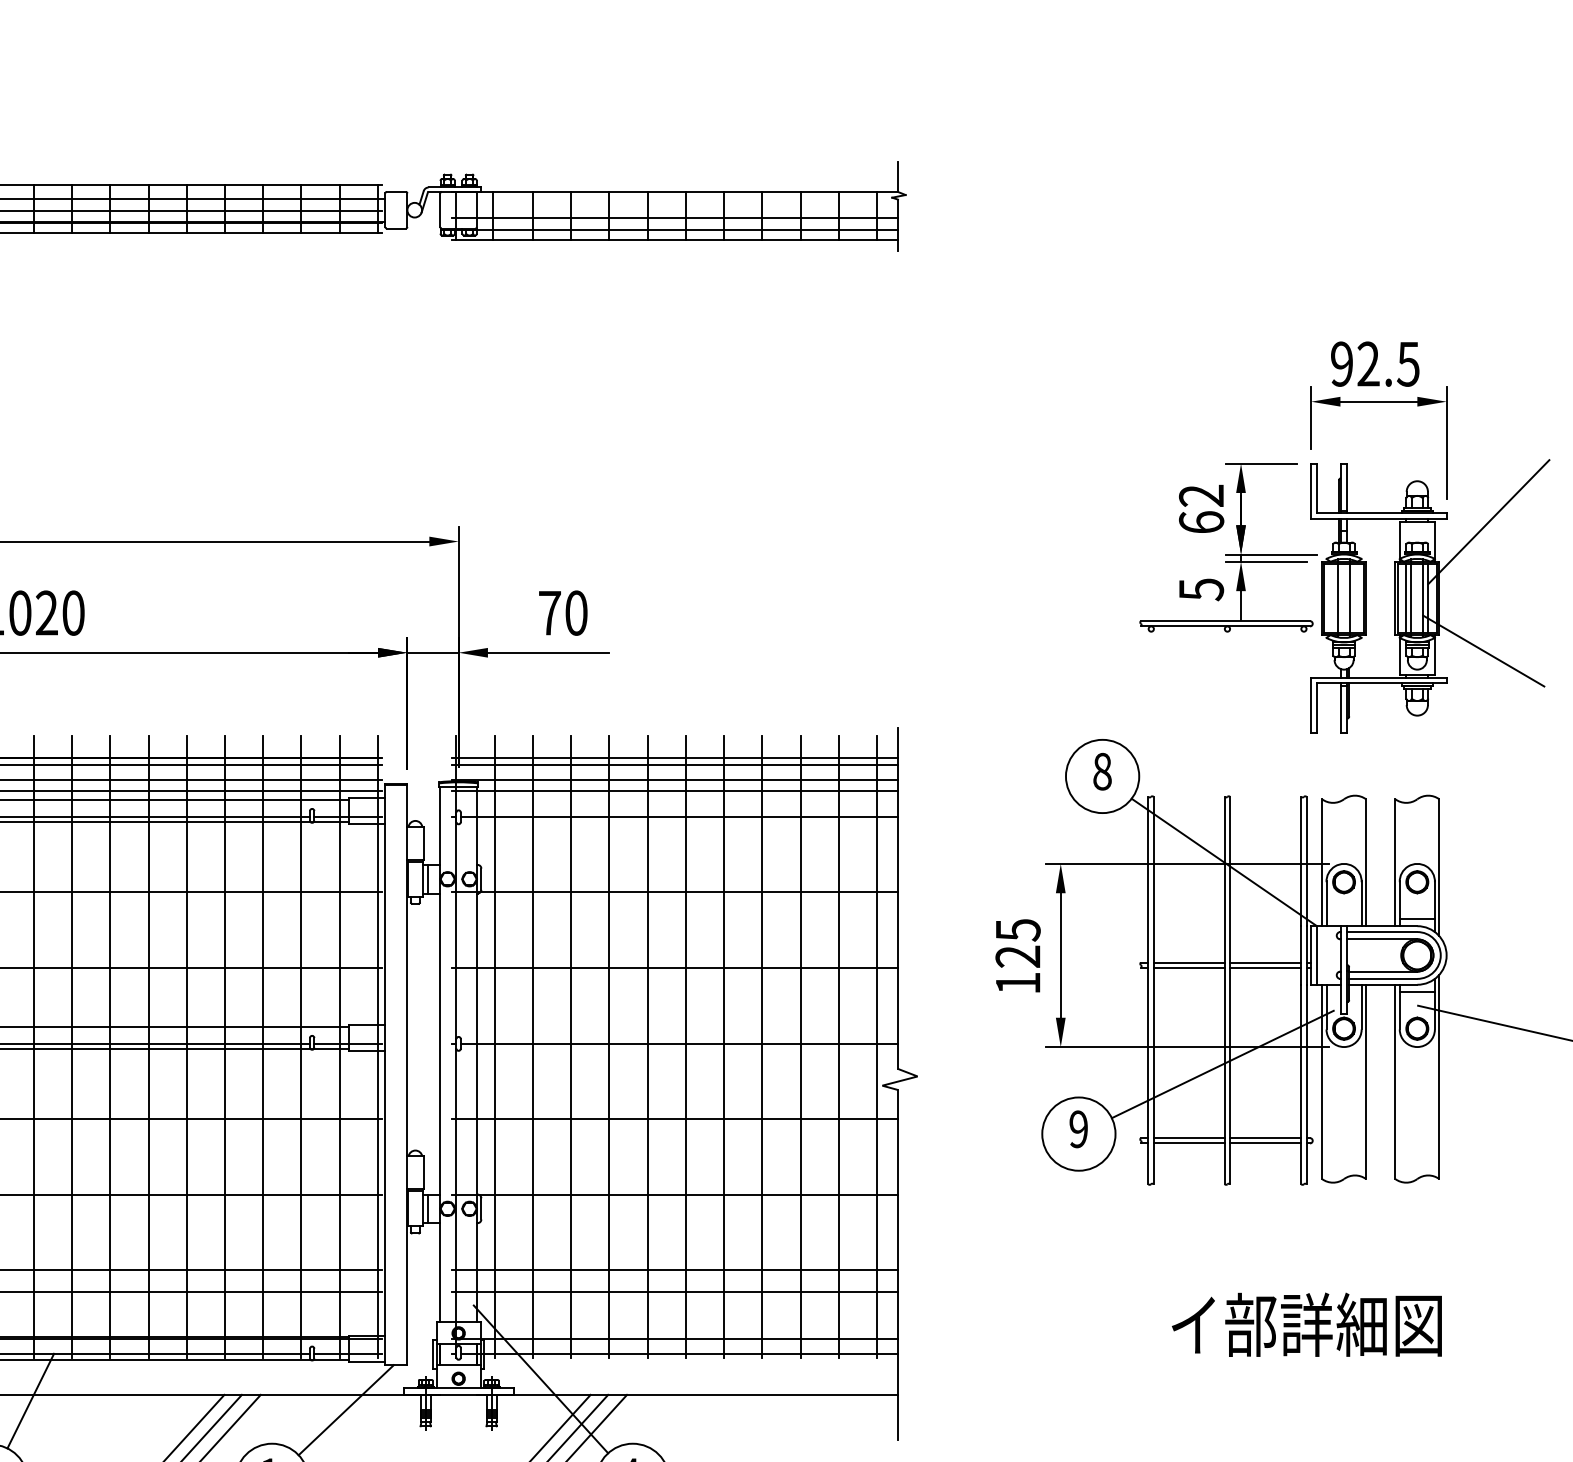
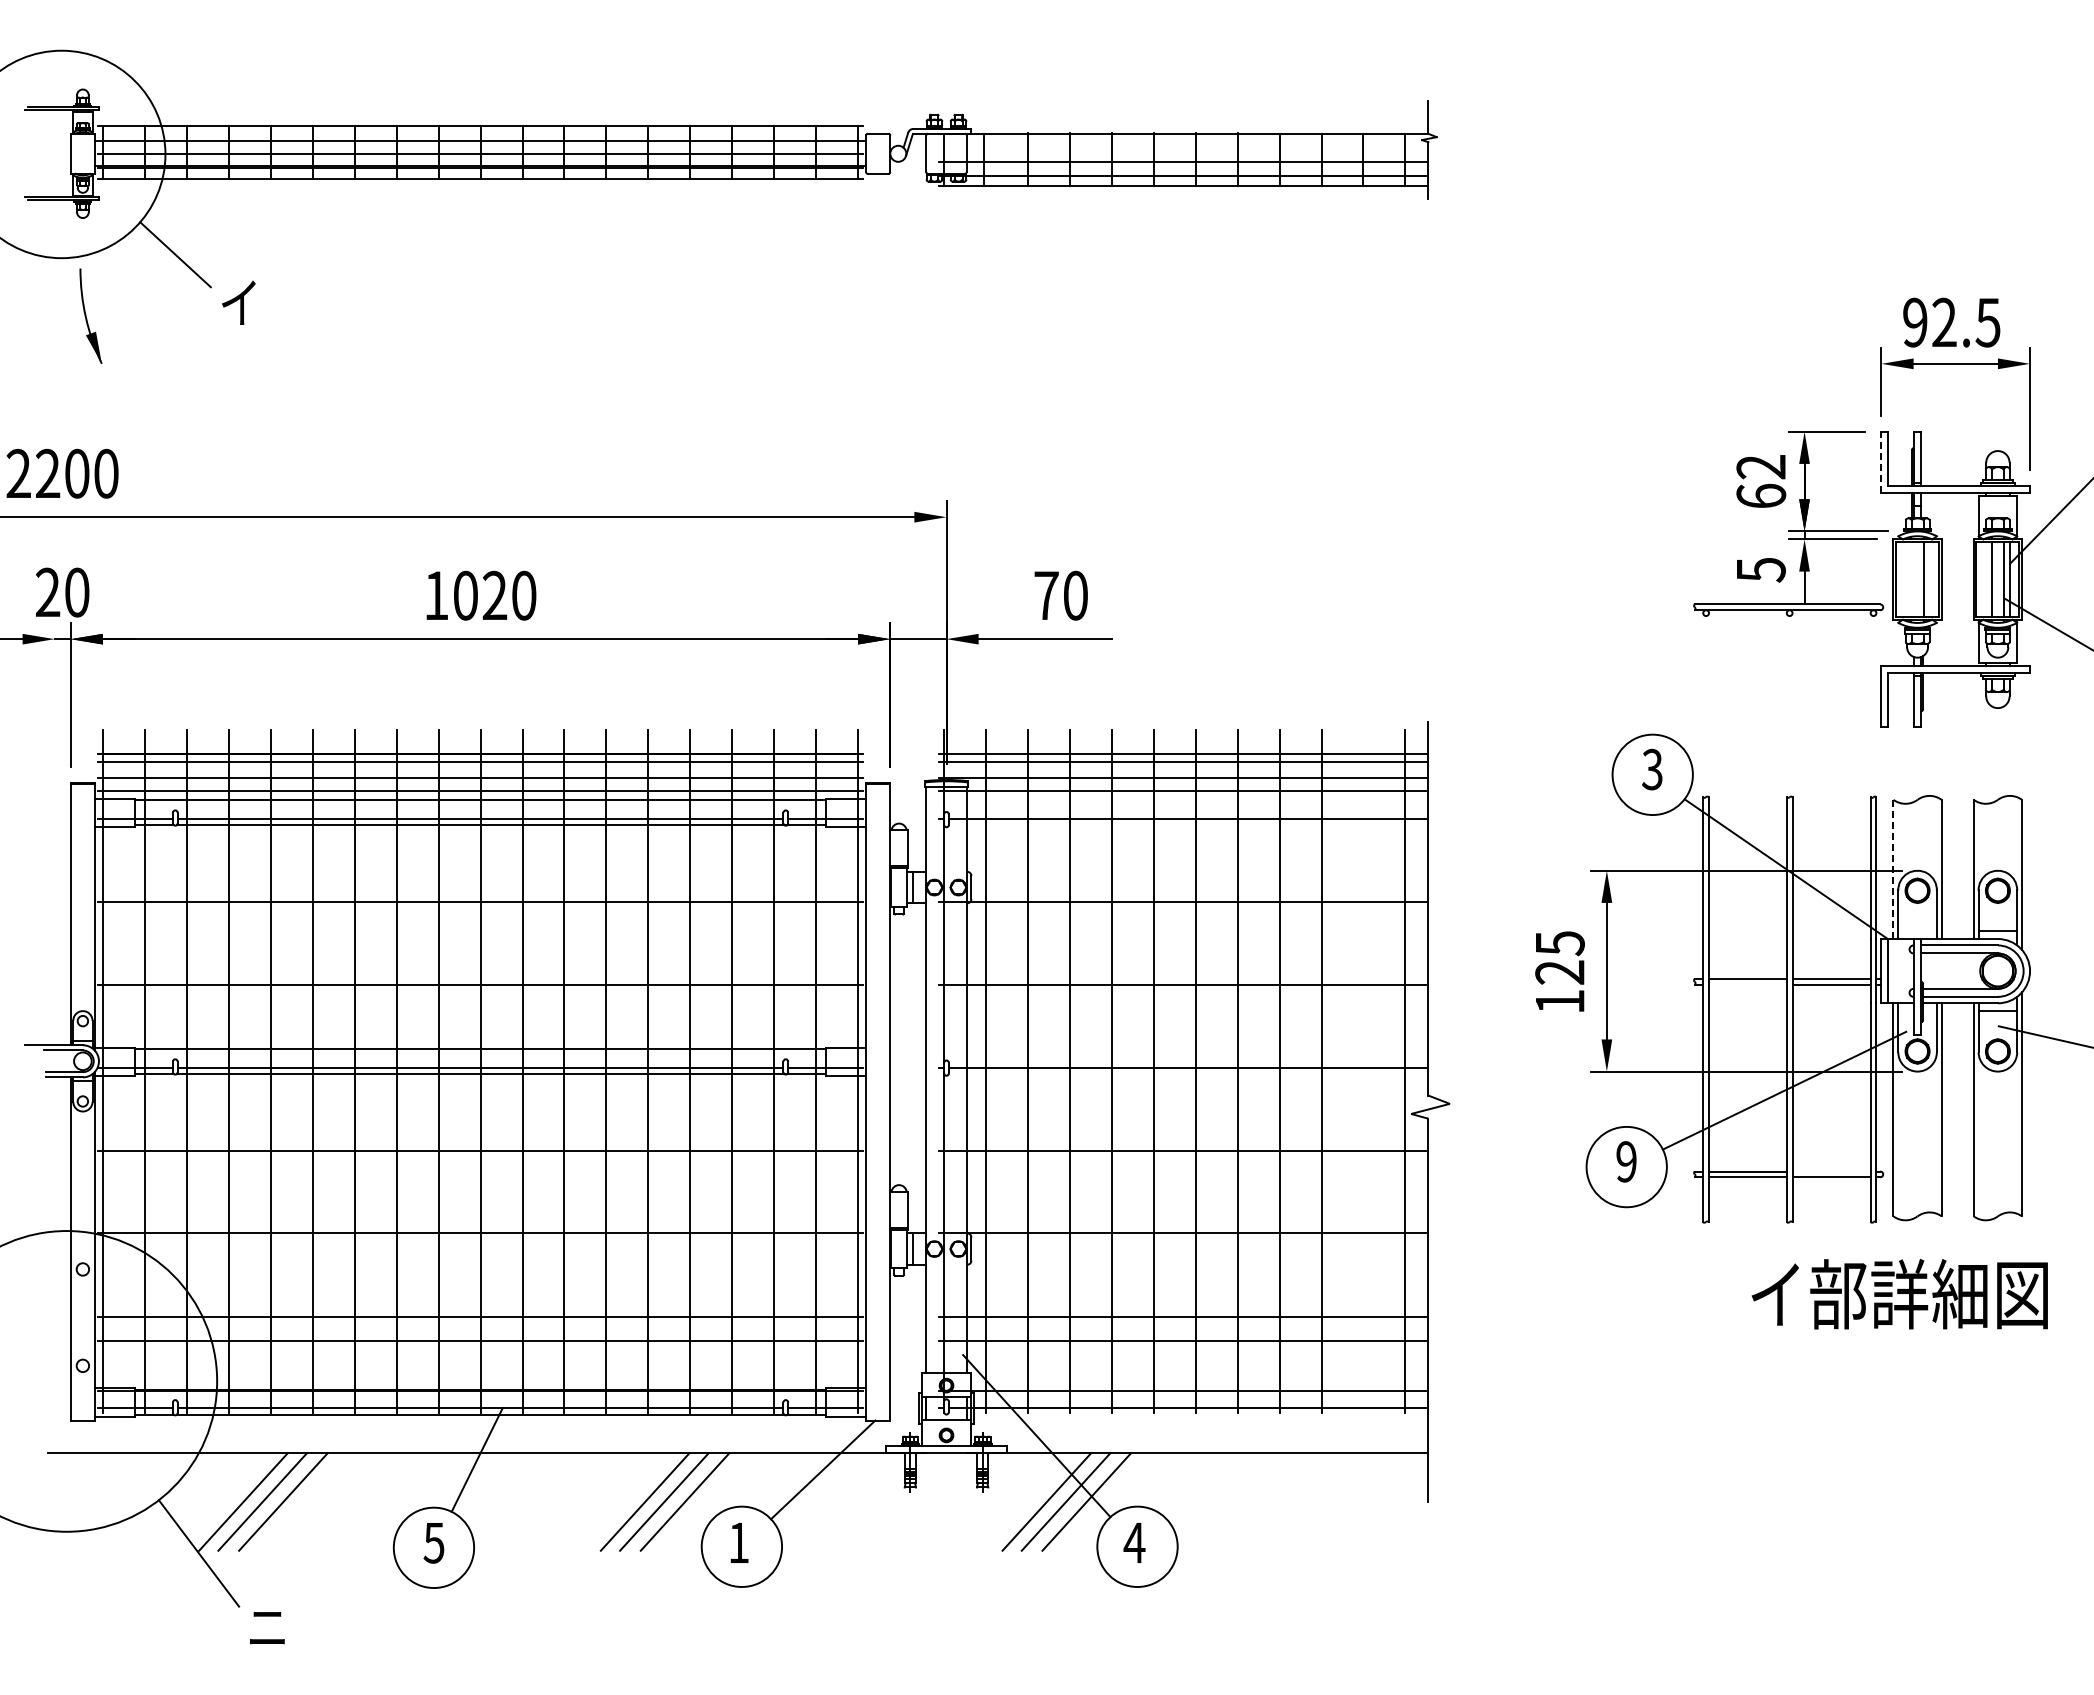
line: (1311, 491) -> (1881, 462), solid -> dashed
line: (1338, 598) -> (1911, 579), removed
line: (1406, 598) -> (1985, 579), removed
text: (1102, 771) -> (1652, 769), 8 -> 3
line: (1322, 862) -> (1893, 869), solid -> dashed
line: (1189, 967) -> (1747, 984), removed
line: (838, 1046) -> (1363, 1071), removed
line: (1265, 1138) -> (1831, 1171), removed
text: (1306, 1325) -> (1899, 1294), moved

